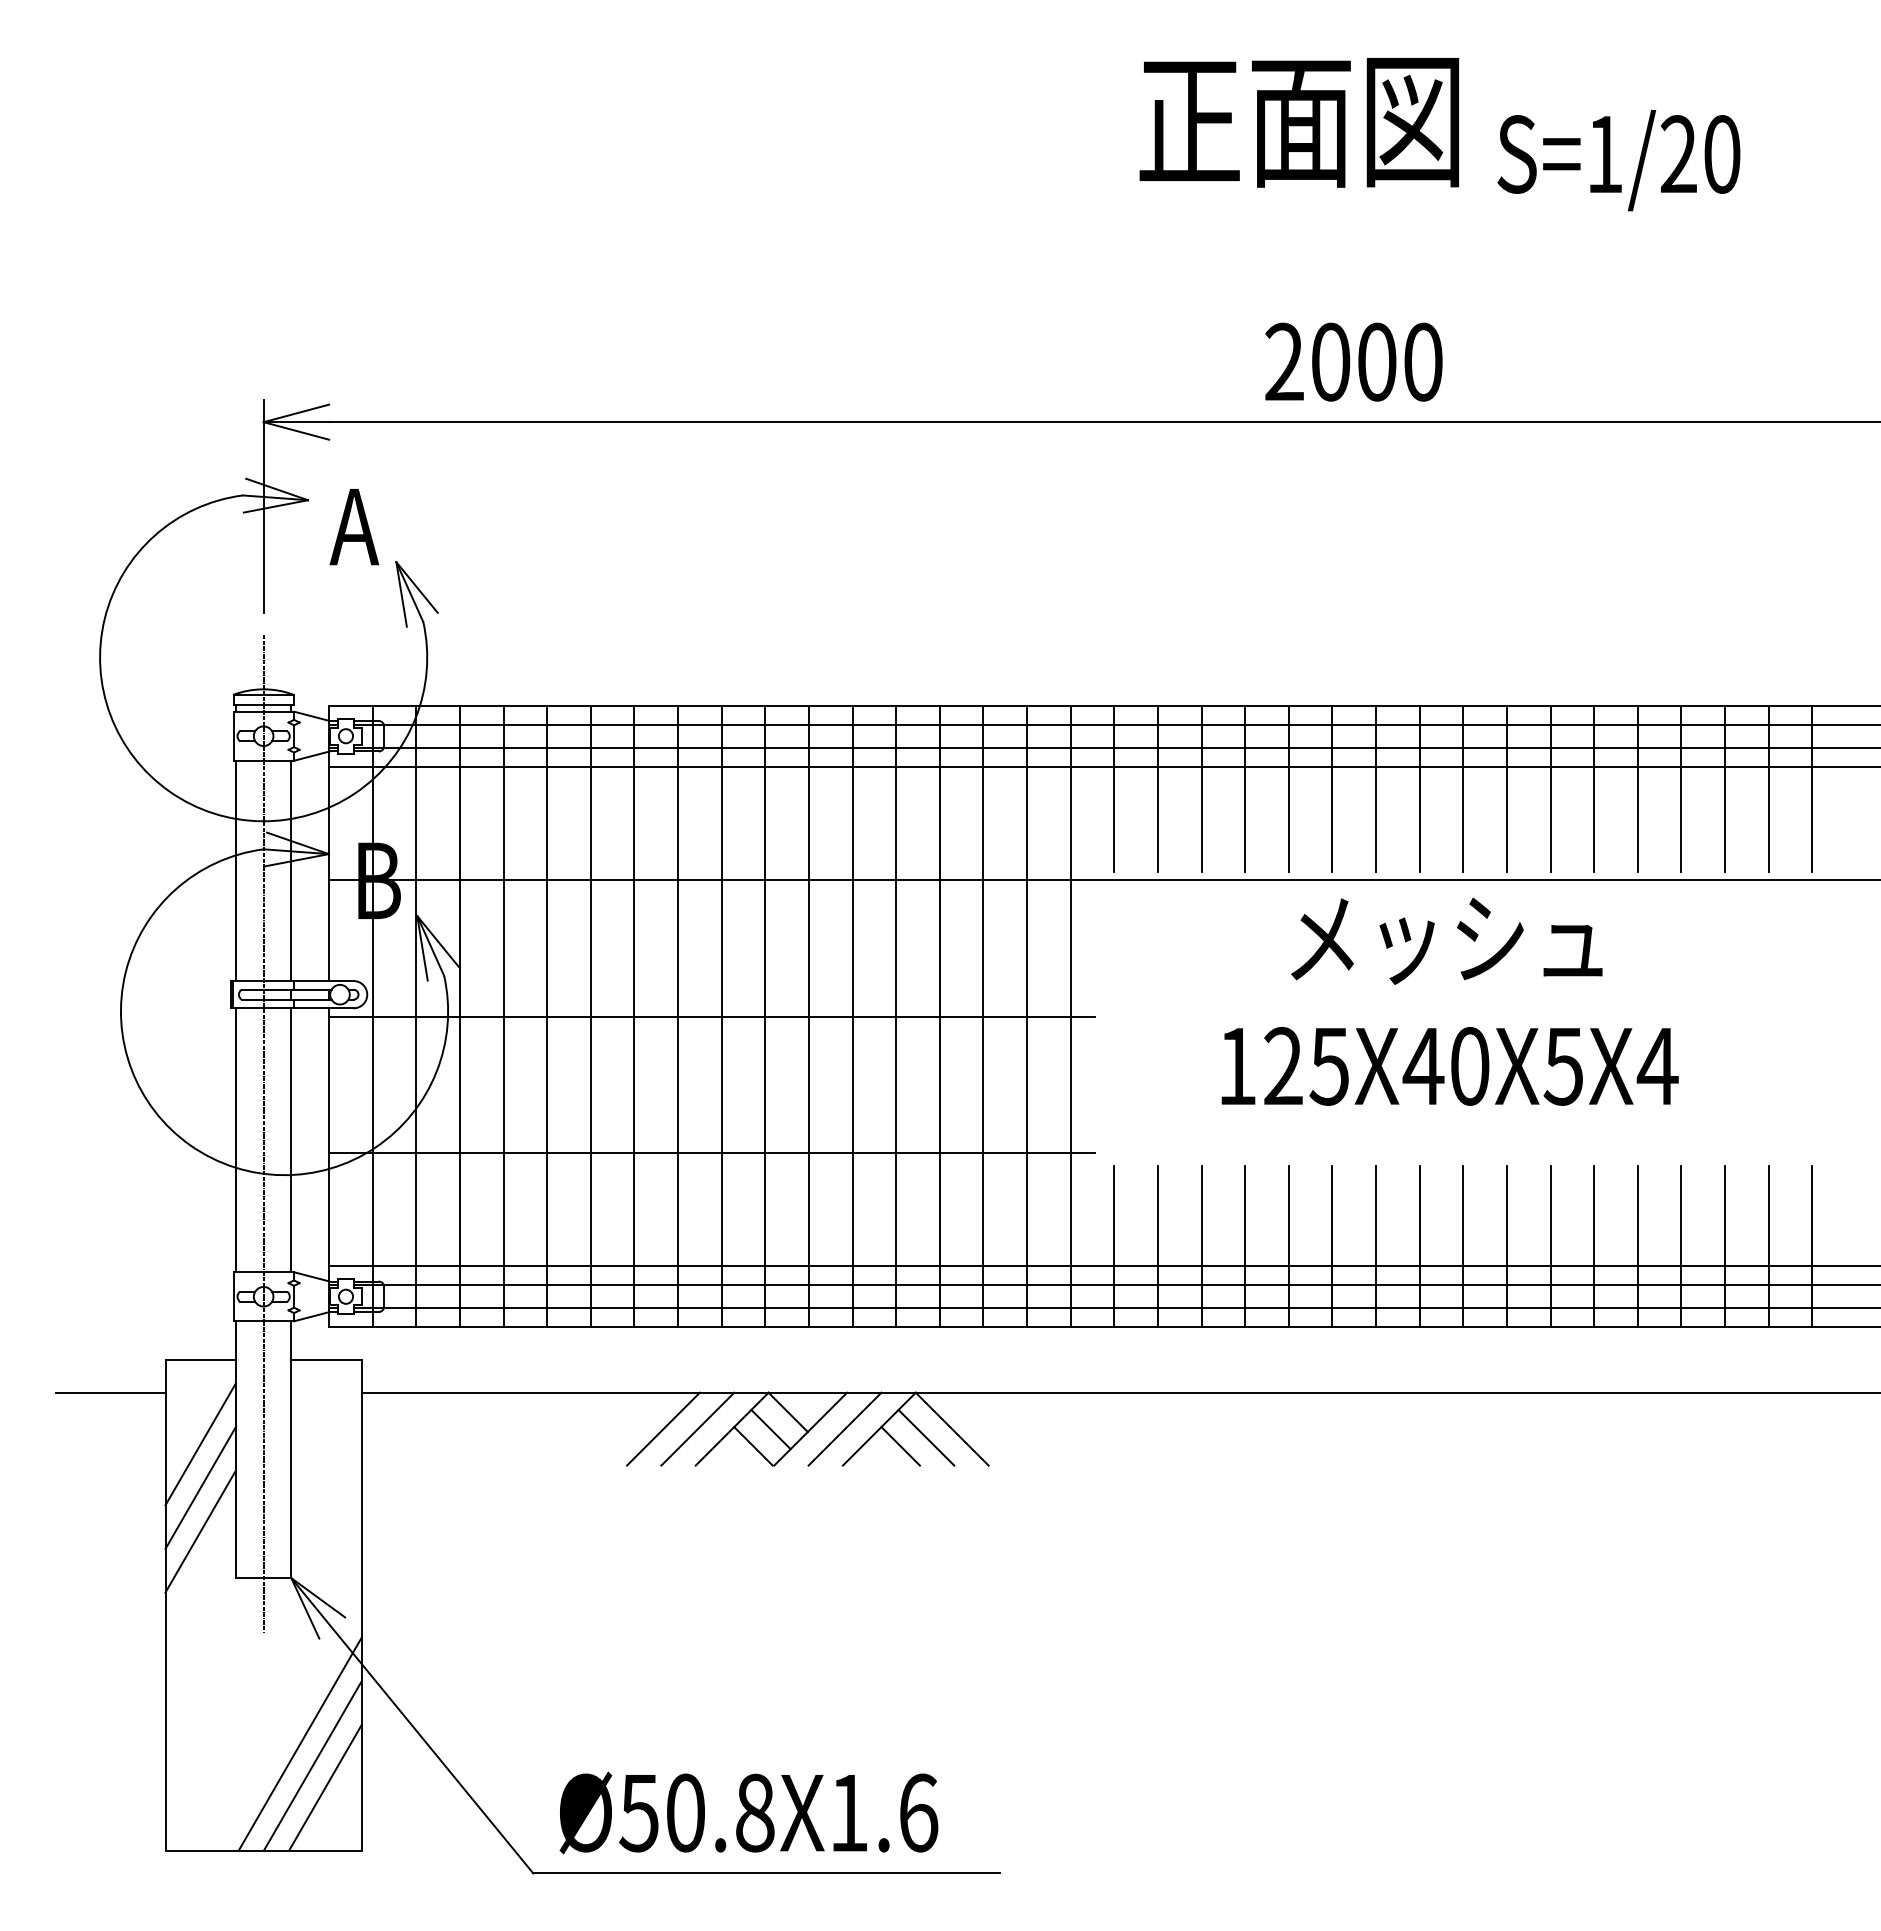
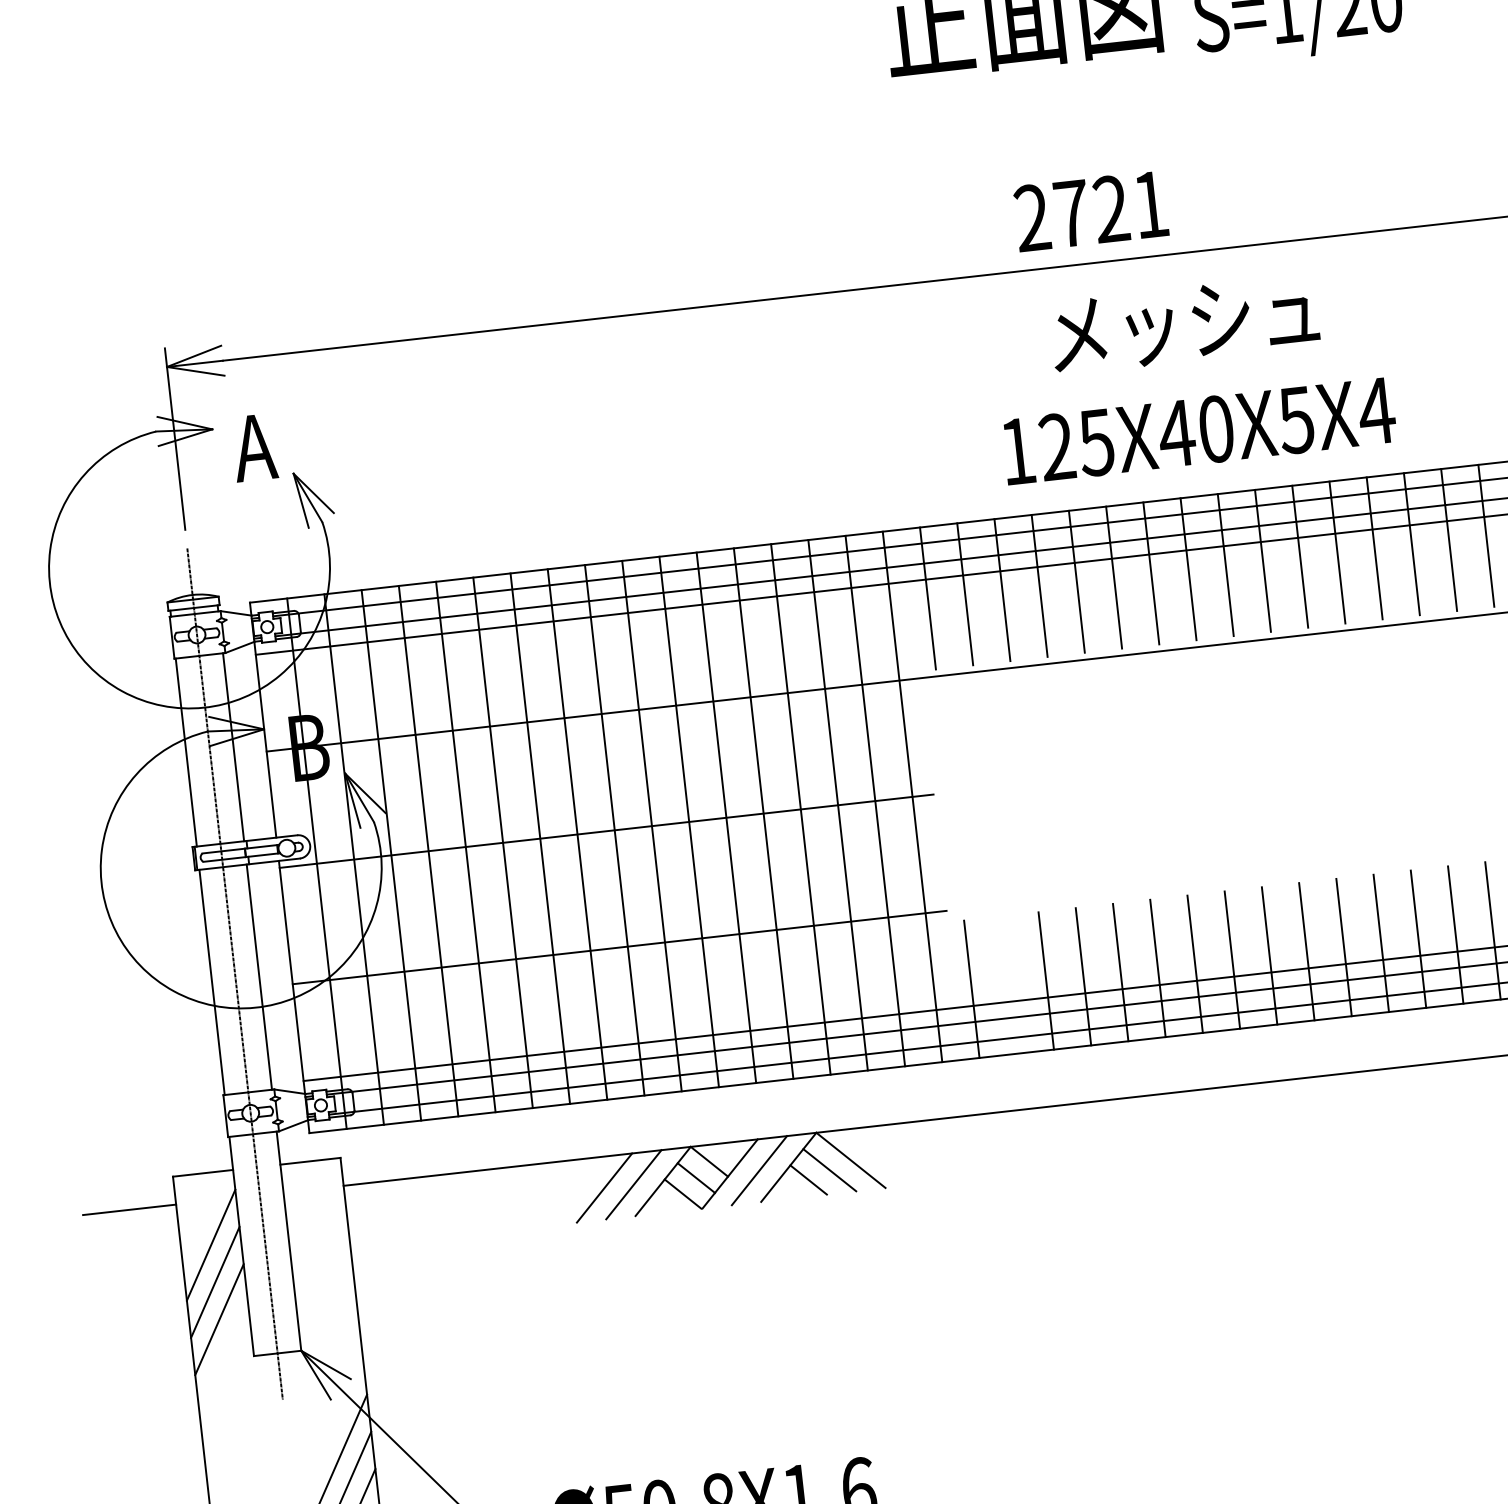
text: (1377, 361) -> (1111, 208), 2000 -> 2721
text: (1449, 1001) -> (1192, 375), moved
line: (1157, 1246) -> (1008, 984), removed

